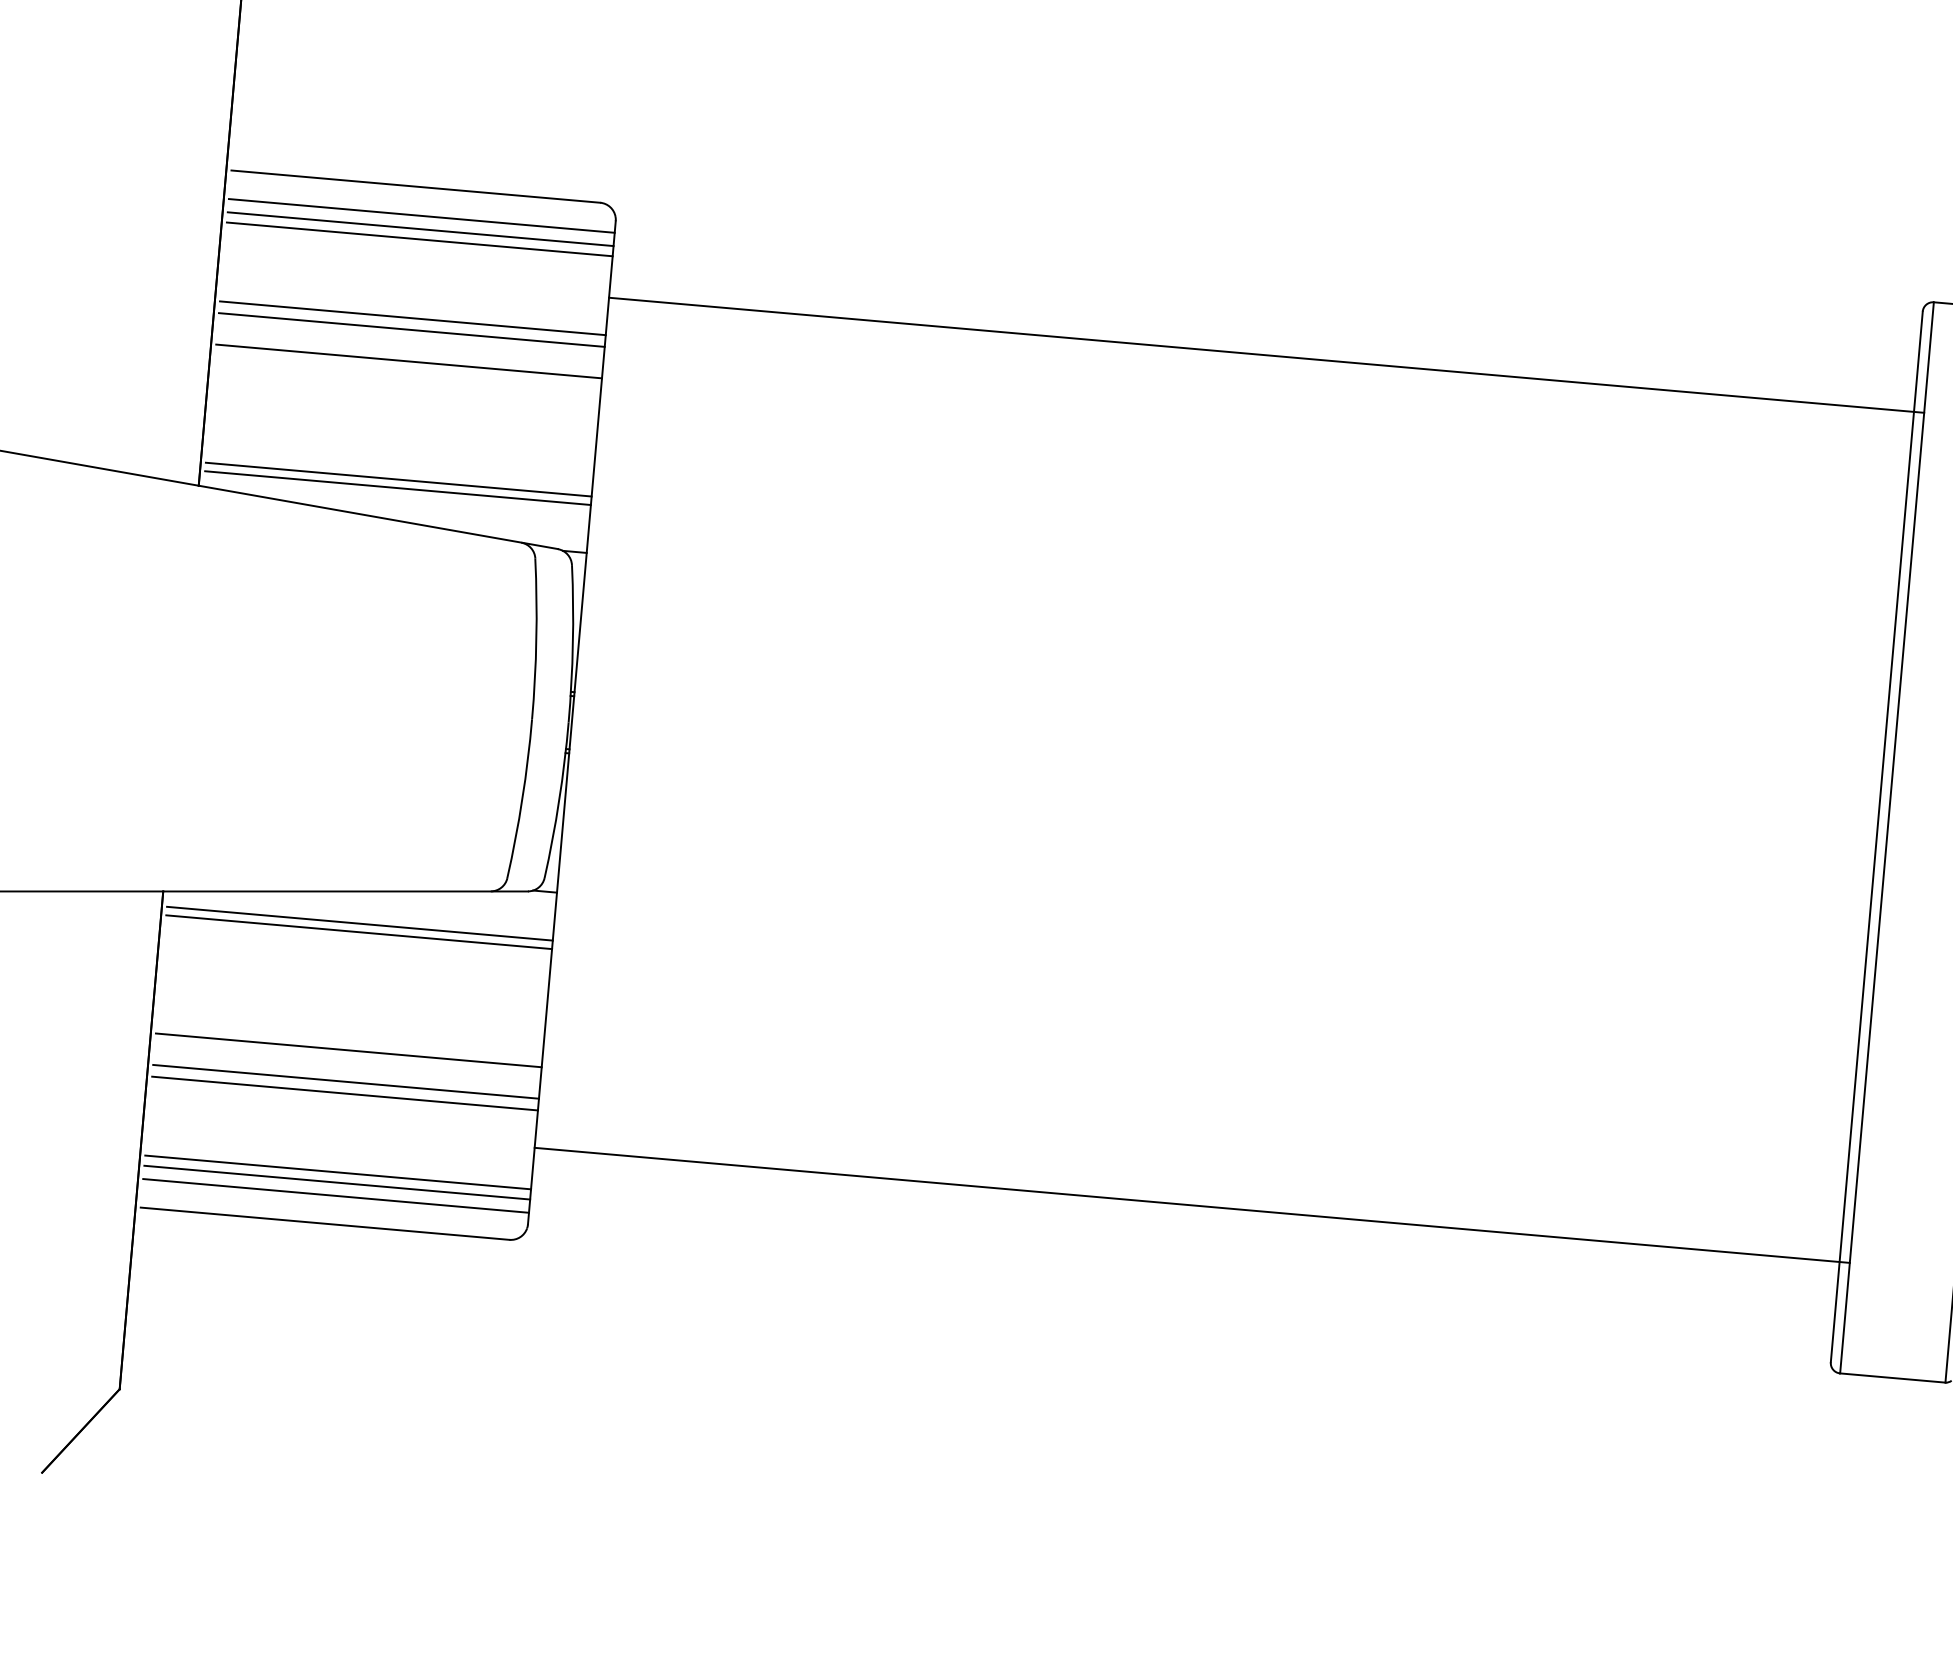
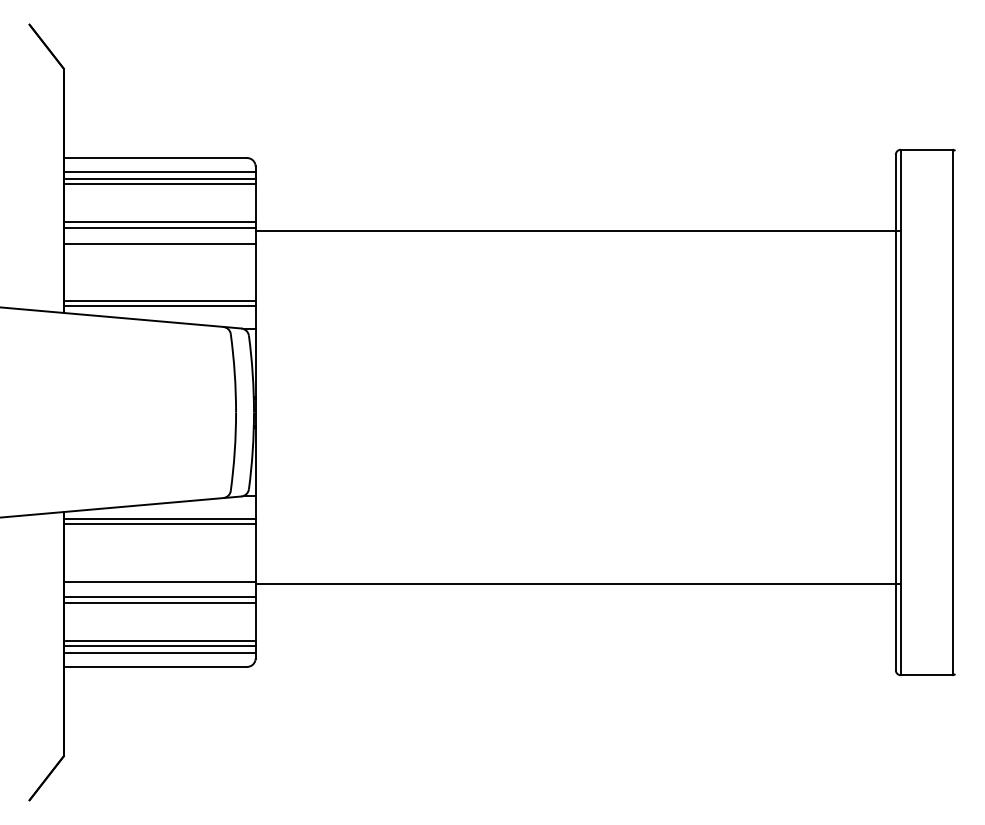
line: (1265, 354) -> (577, 230), moved
line: (1190, 1206) -> (577, 584), moved

